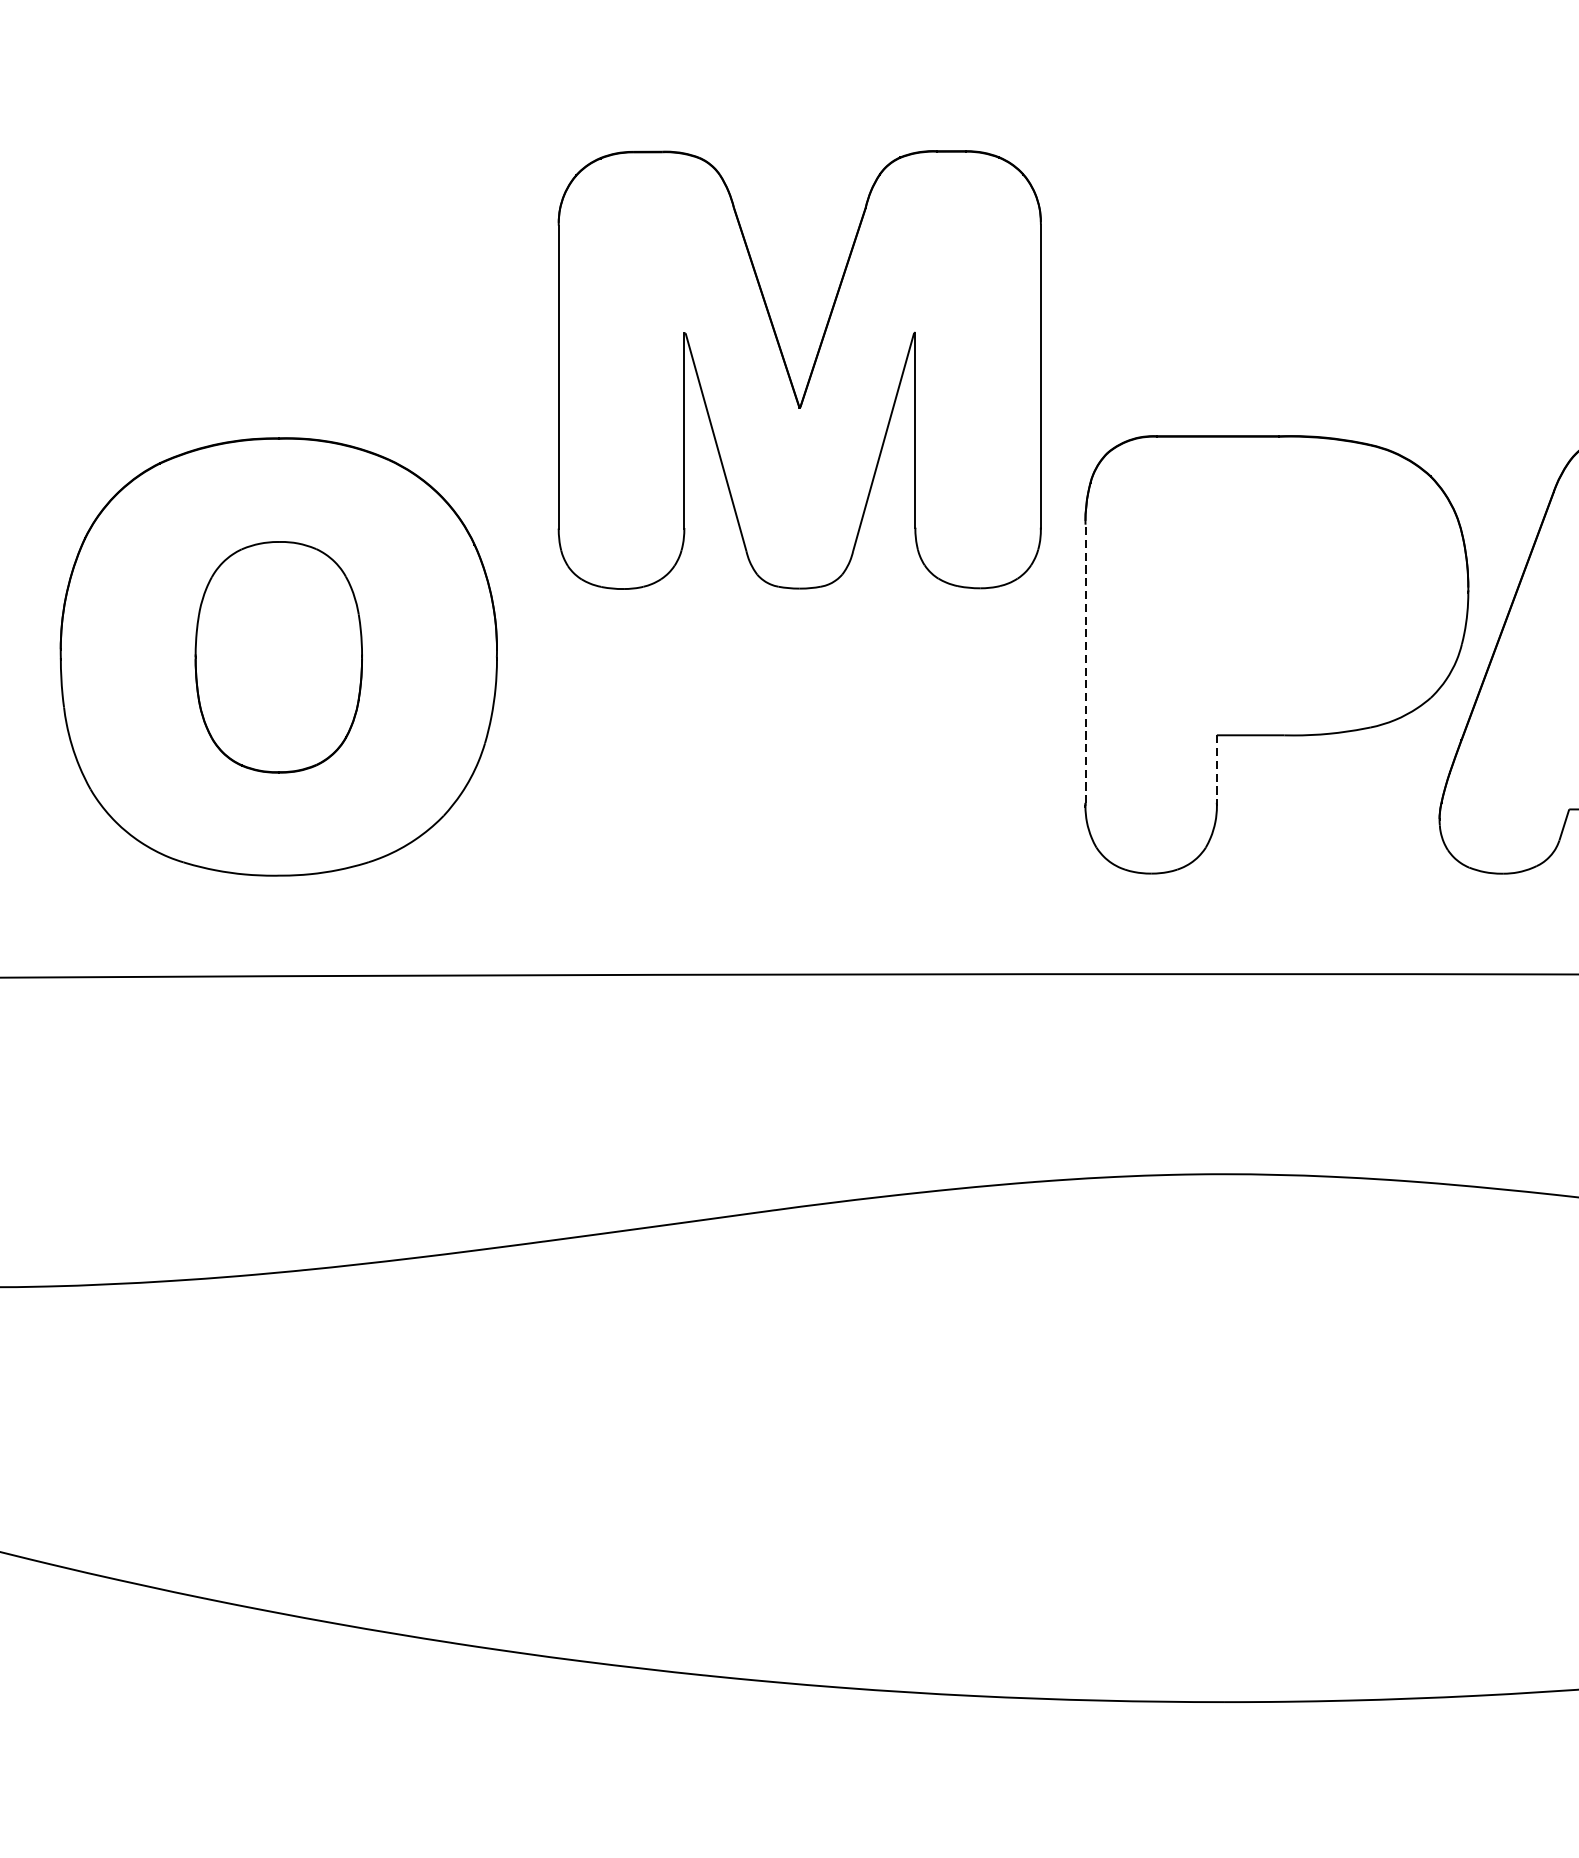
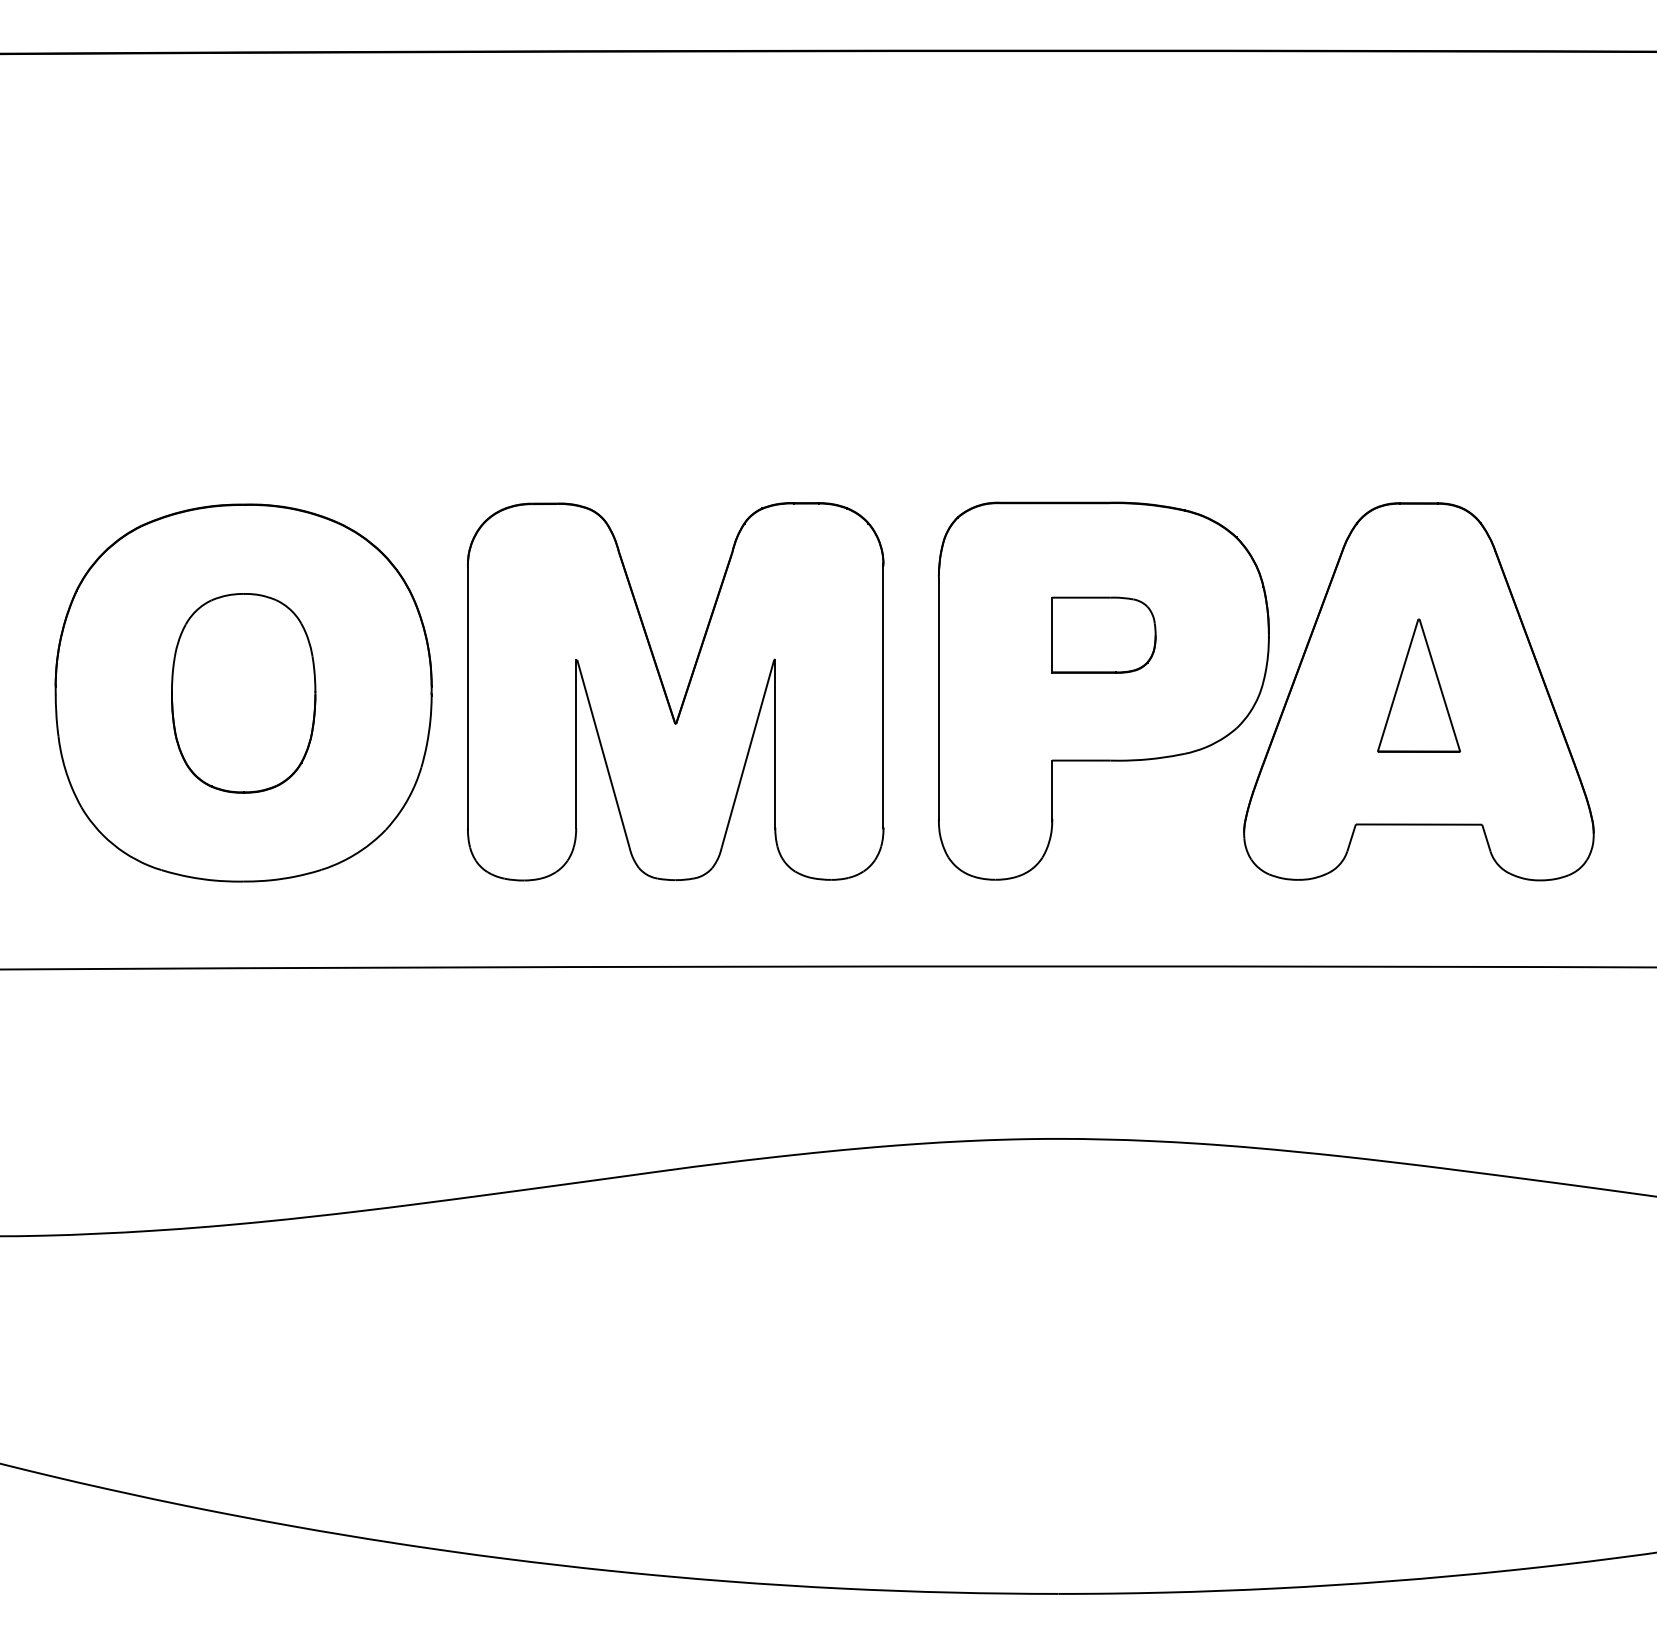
part: (789, 370) -> (666, 692), moved
part: (1276, 589) -> (1103, 634), added
line: (1085, 663) -> (938, 698), dashed -> solid
line: (1217, 770) -> (1052, 790), dashed -> solid

